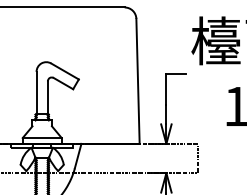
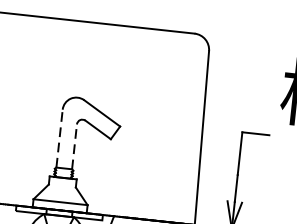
line: (36, 92) -> (59, 138), solid -> dashed
line: (47, 97) -> (74, 146), solid -> dashed

